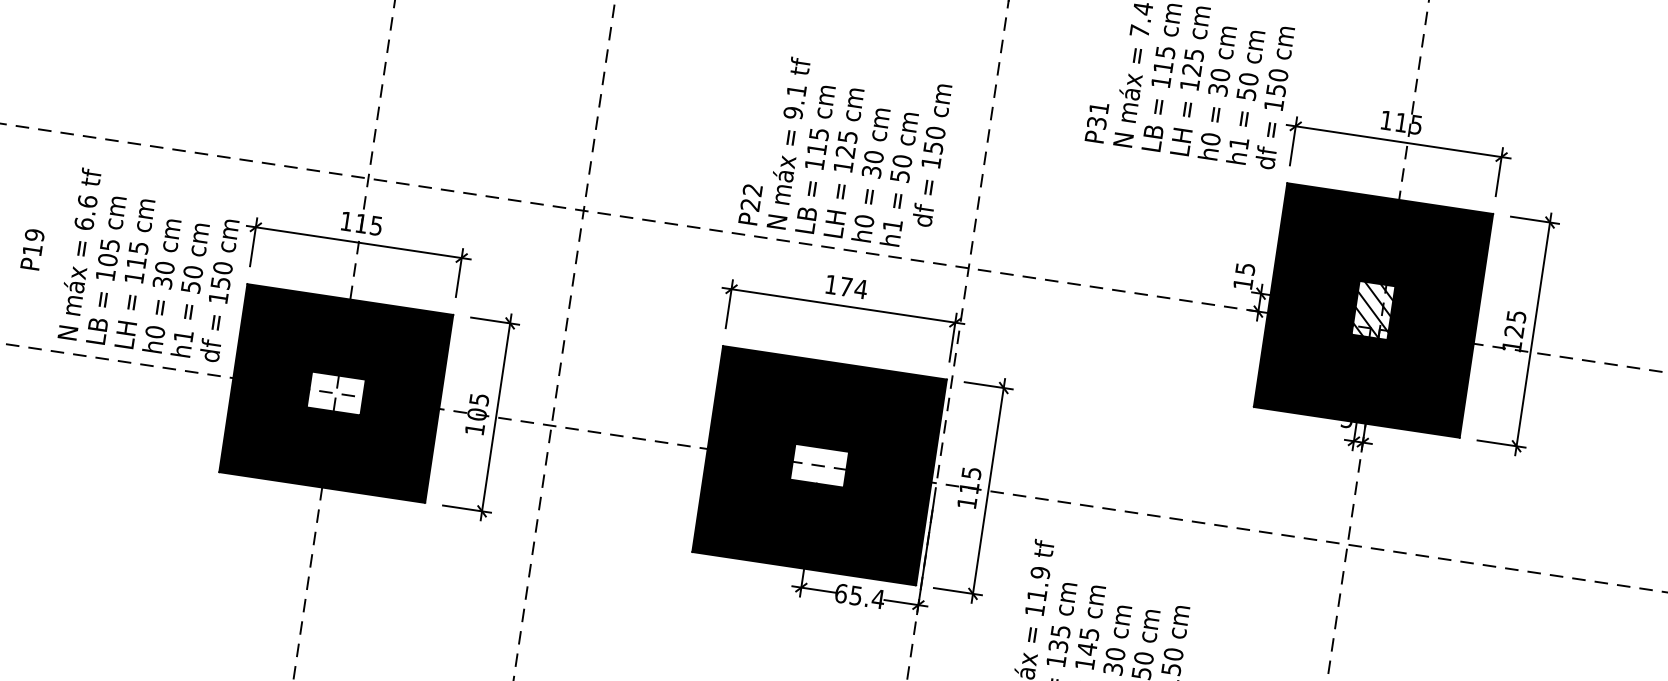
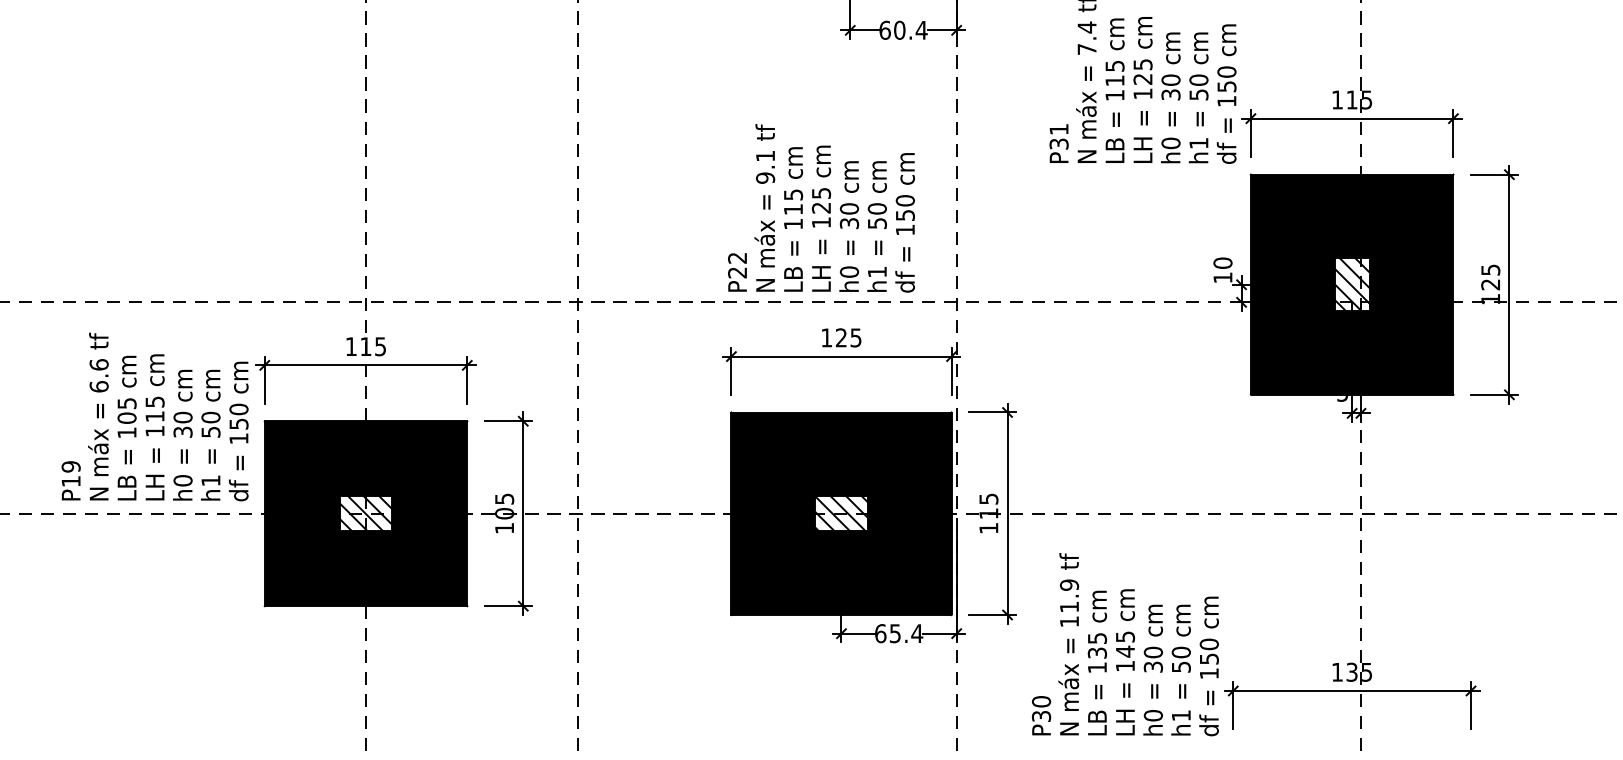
text: (931, 154) -> (904, 222), moved
text: (32, 249) -> (70, 480), moved
text: (1245, 268) -> (1222, 262), 15 -> 10
text: (853, 287) -> (848, 337), 174 -> 125
hatch: (335, 393) -> (365, 513), added
hatch: (819, 465) -> (841, 513), added

